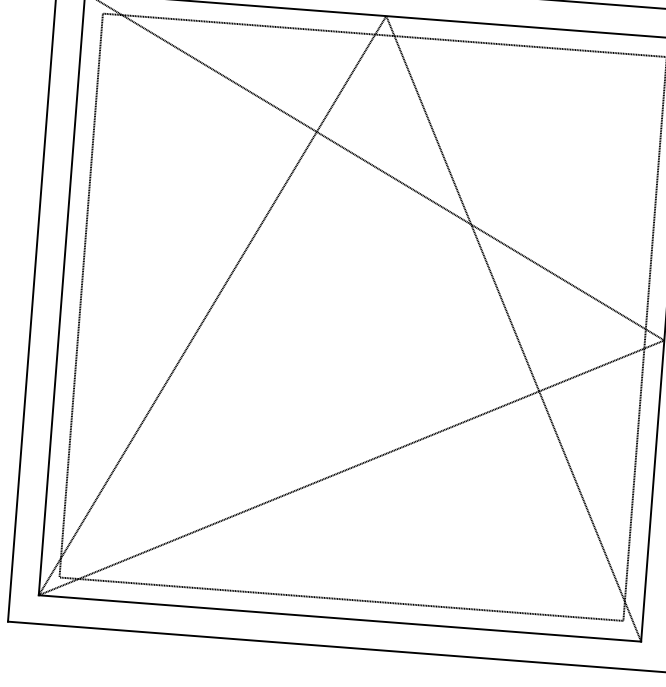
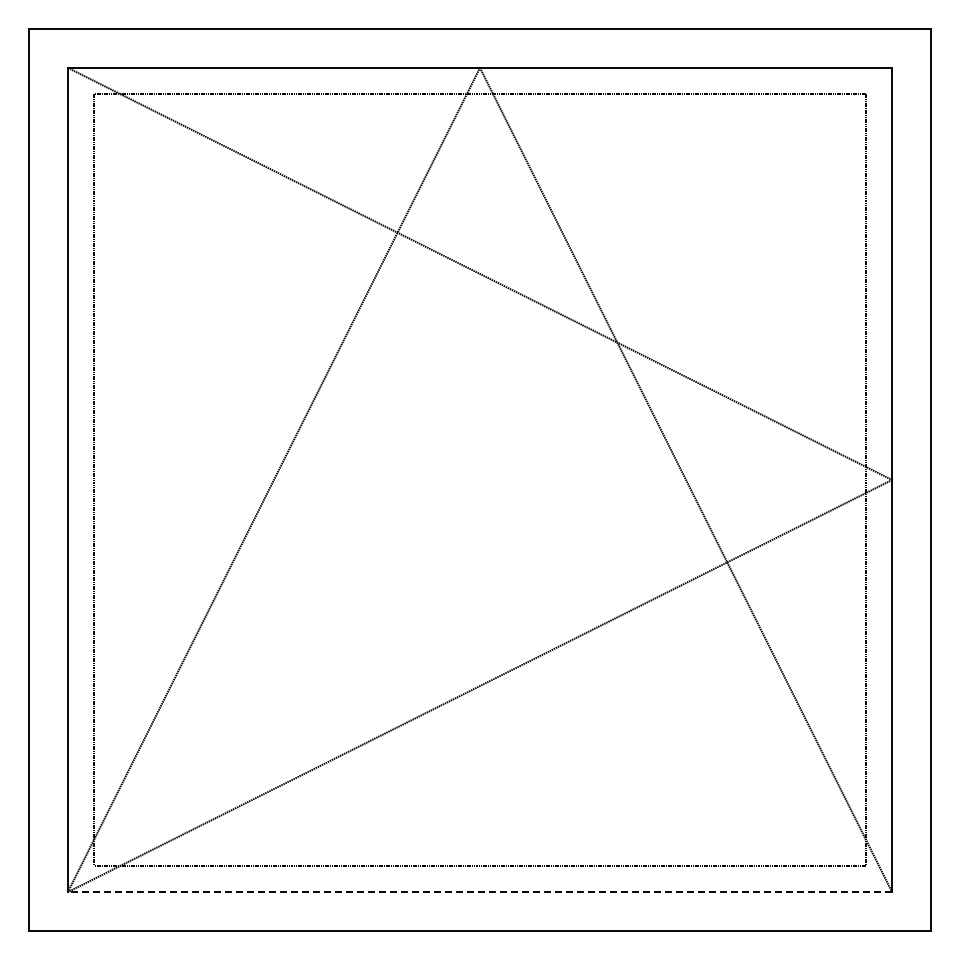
line: (339, 618) -> (479, 892), solid -> dashed

